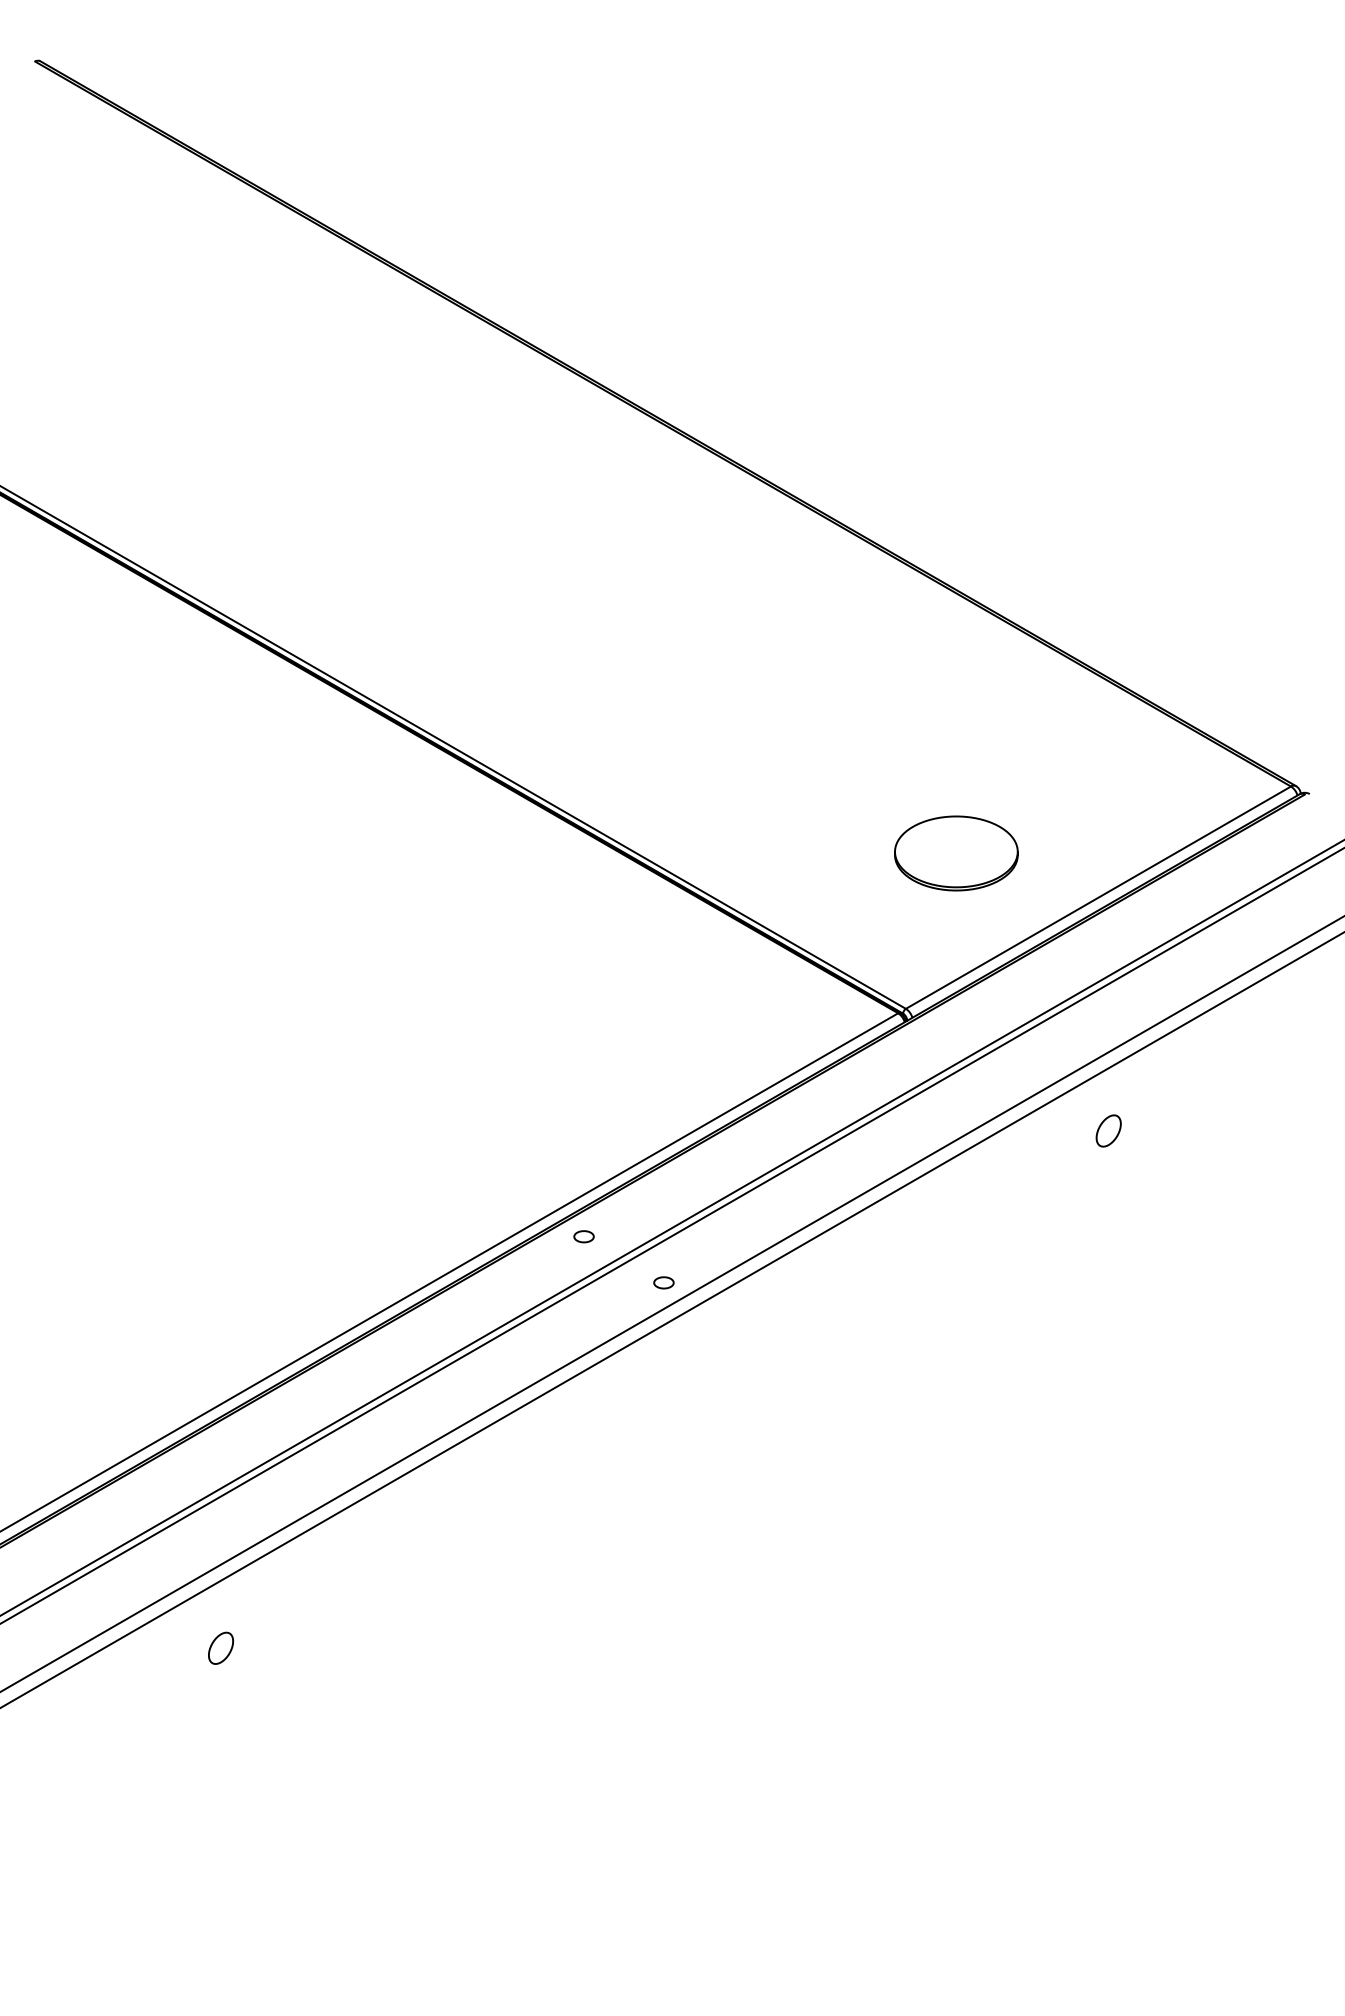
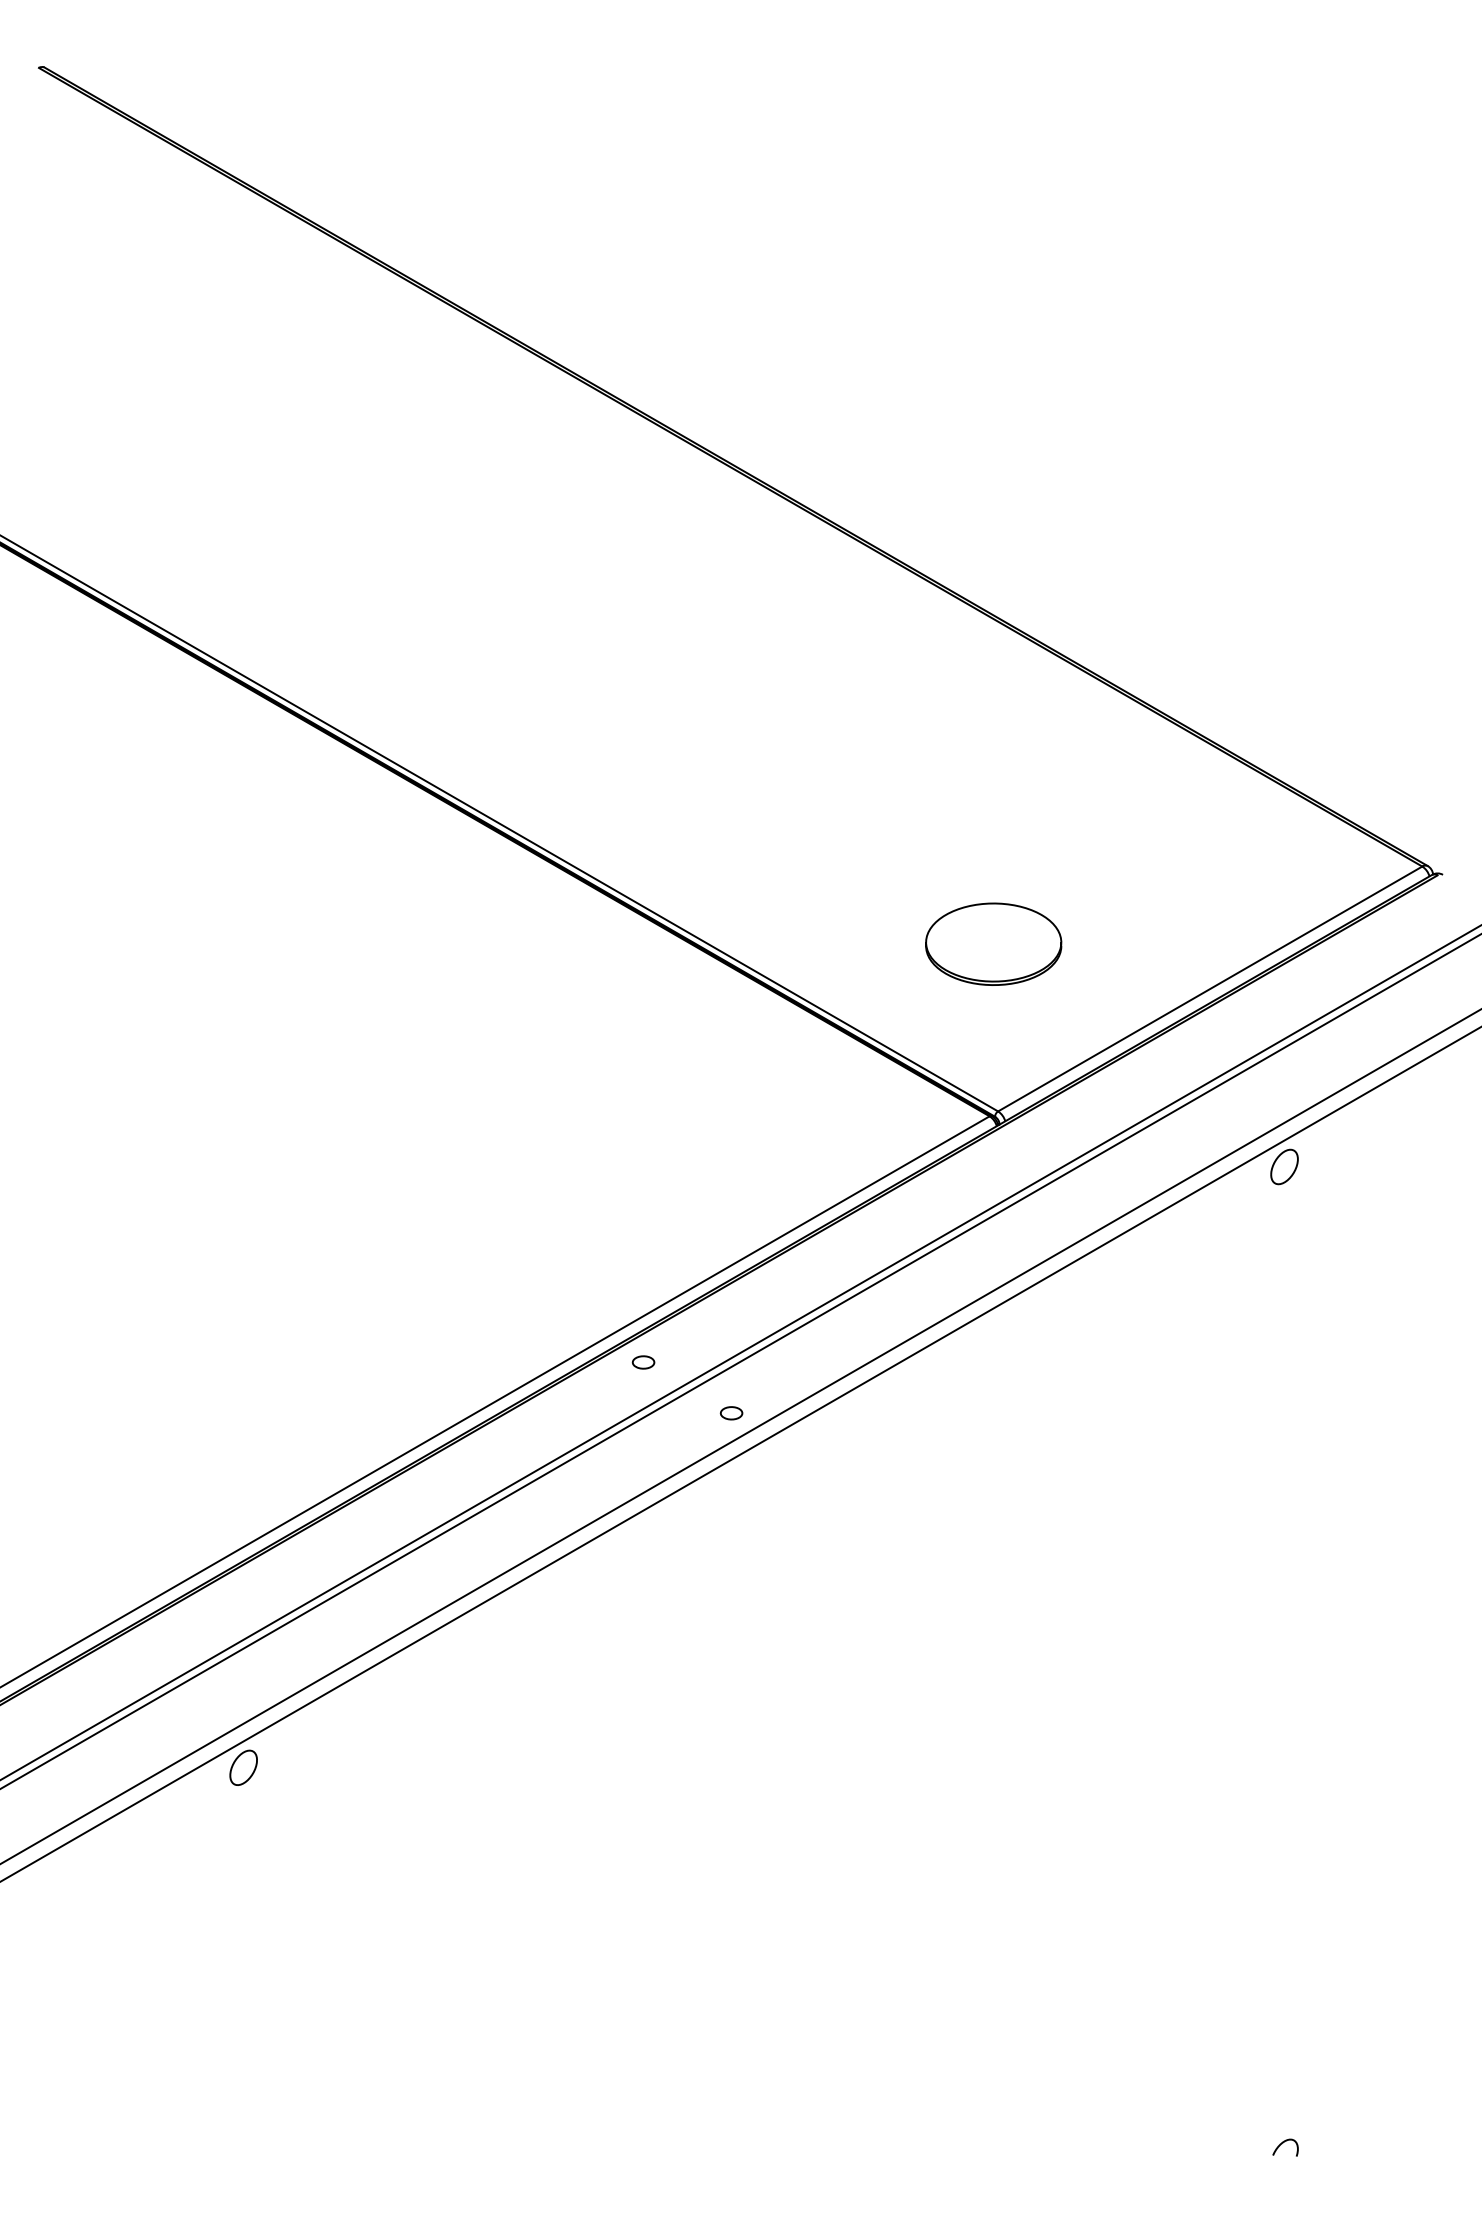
part: (956, 852) -> (993, 943), moved
part: (1108, 1130) -> (1284, 1166), moved
part: (220, 1647) -> (243, 1767), moved
curve: (1164, 1946) -> (1282, 2144), added

